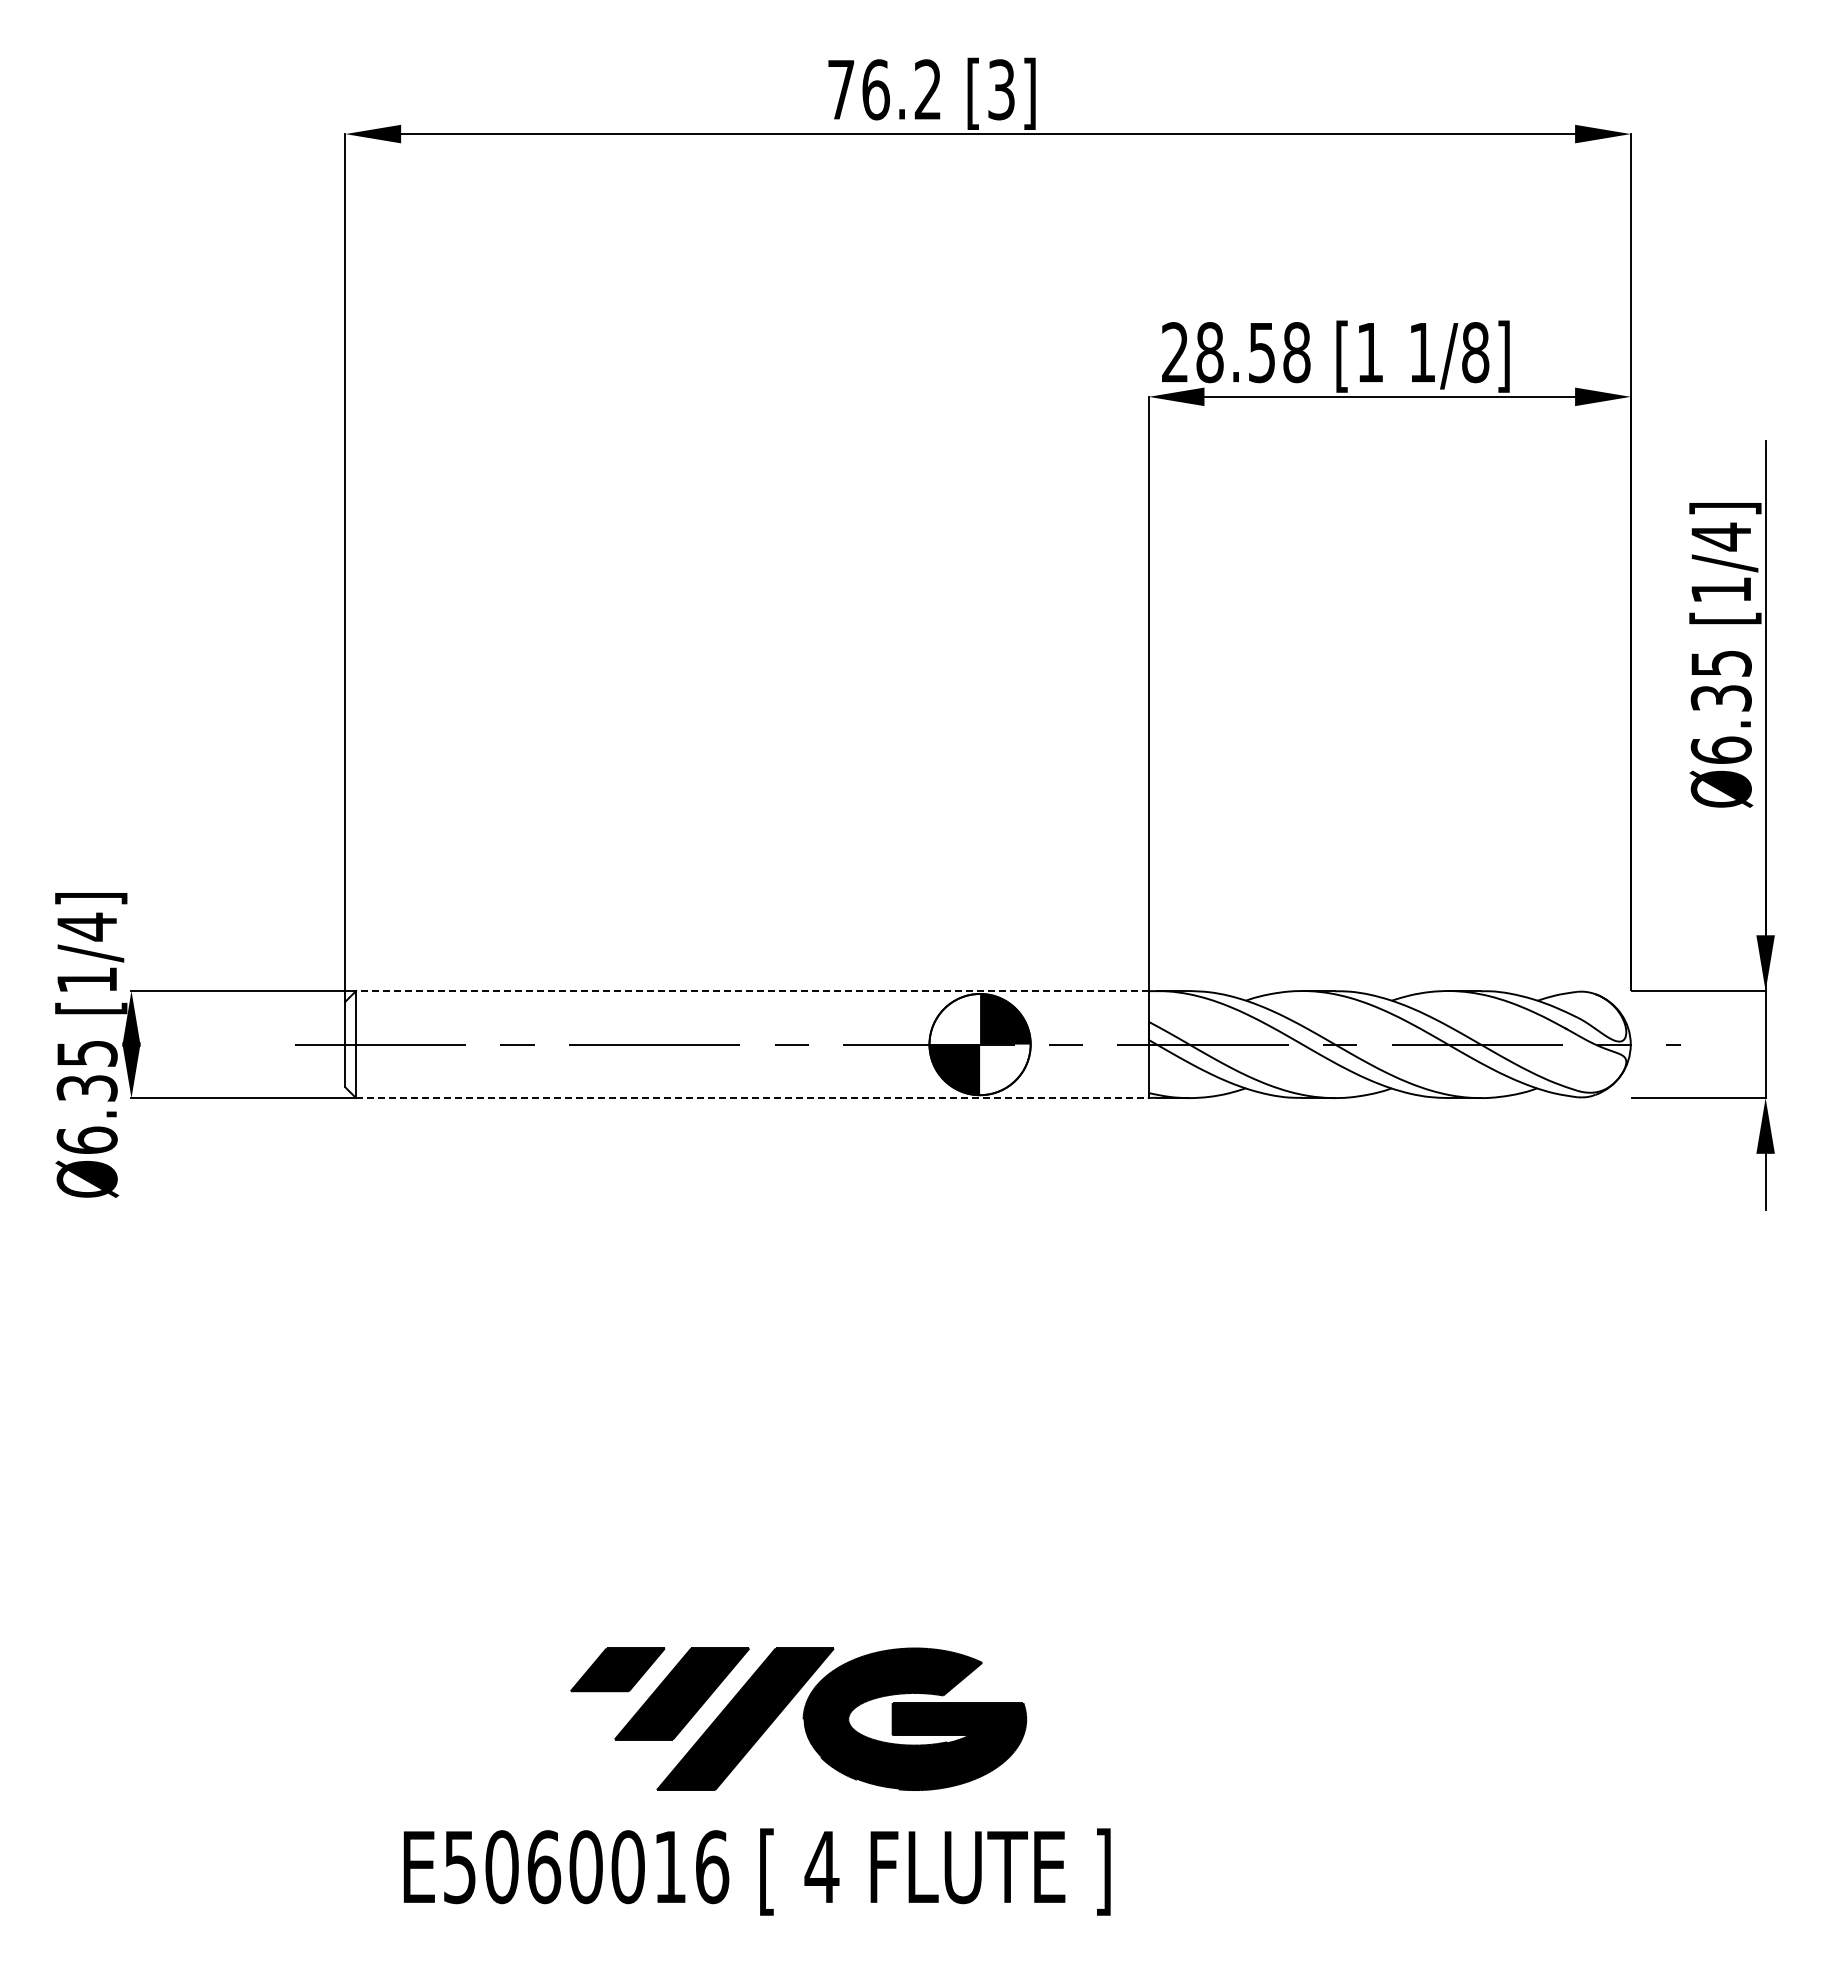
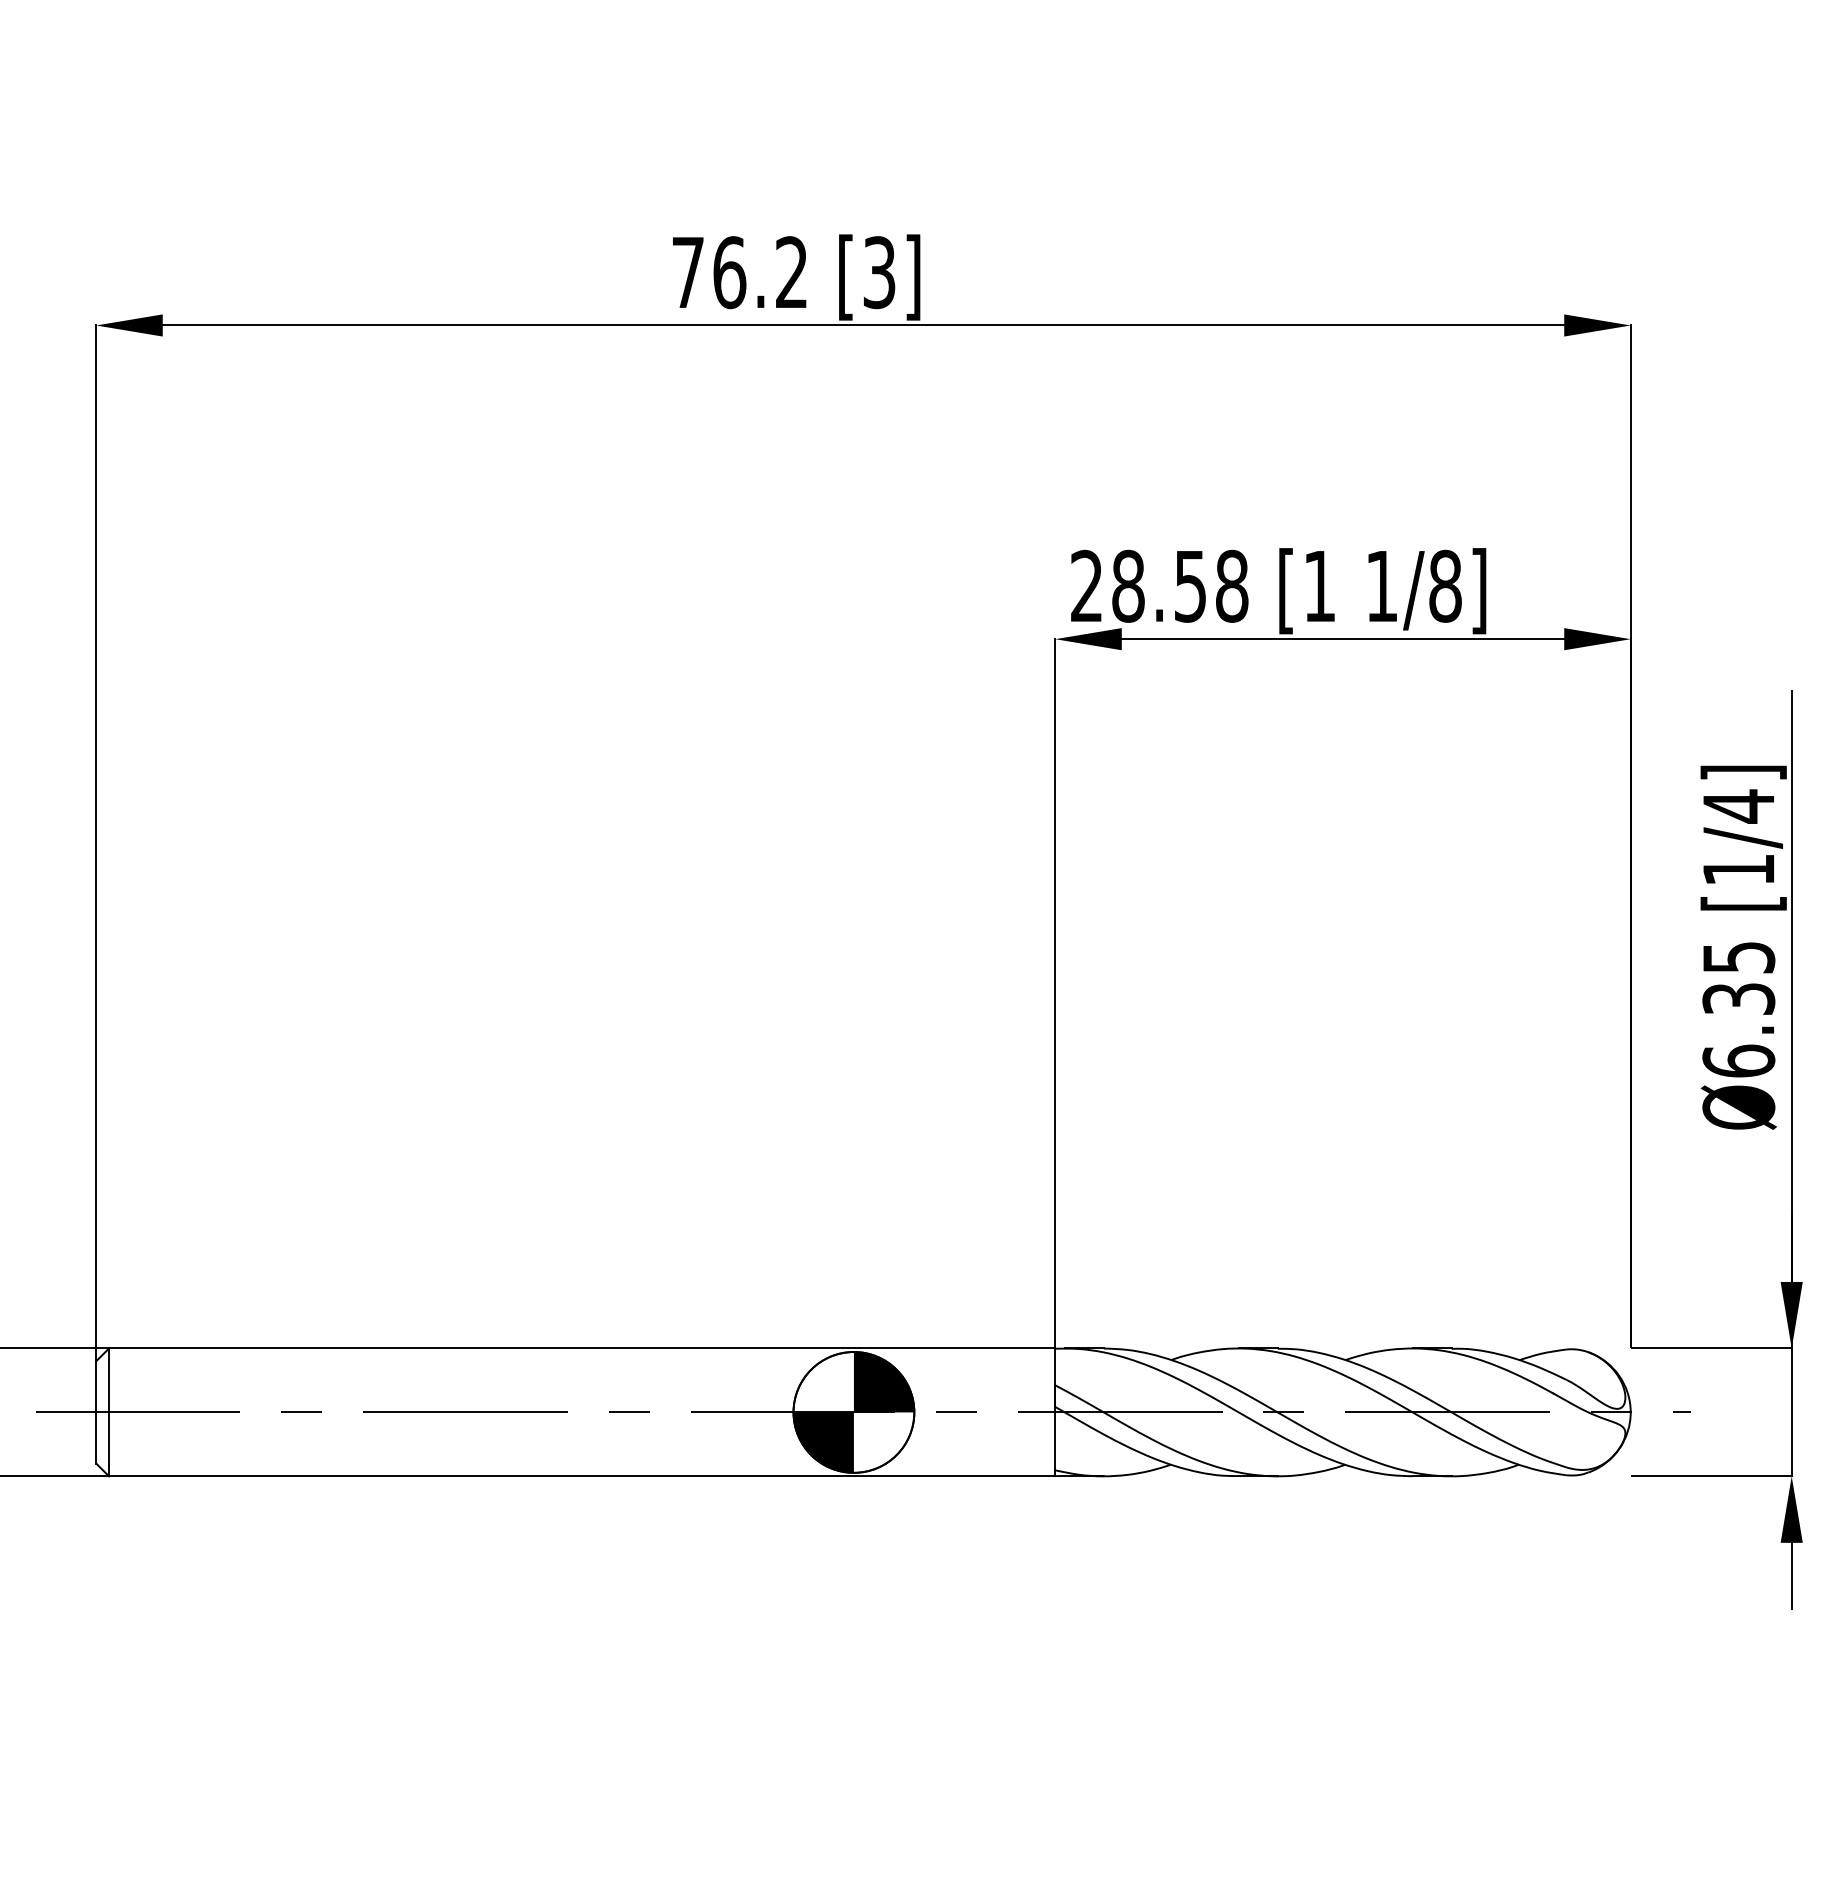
line: (751, 991) -> (581, 1349), dashed -> solid
line: (752, 1098) -> (582, 1476), dashed -> solid

